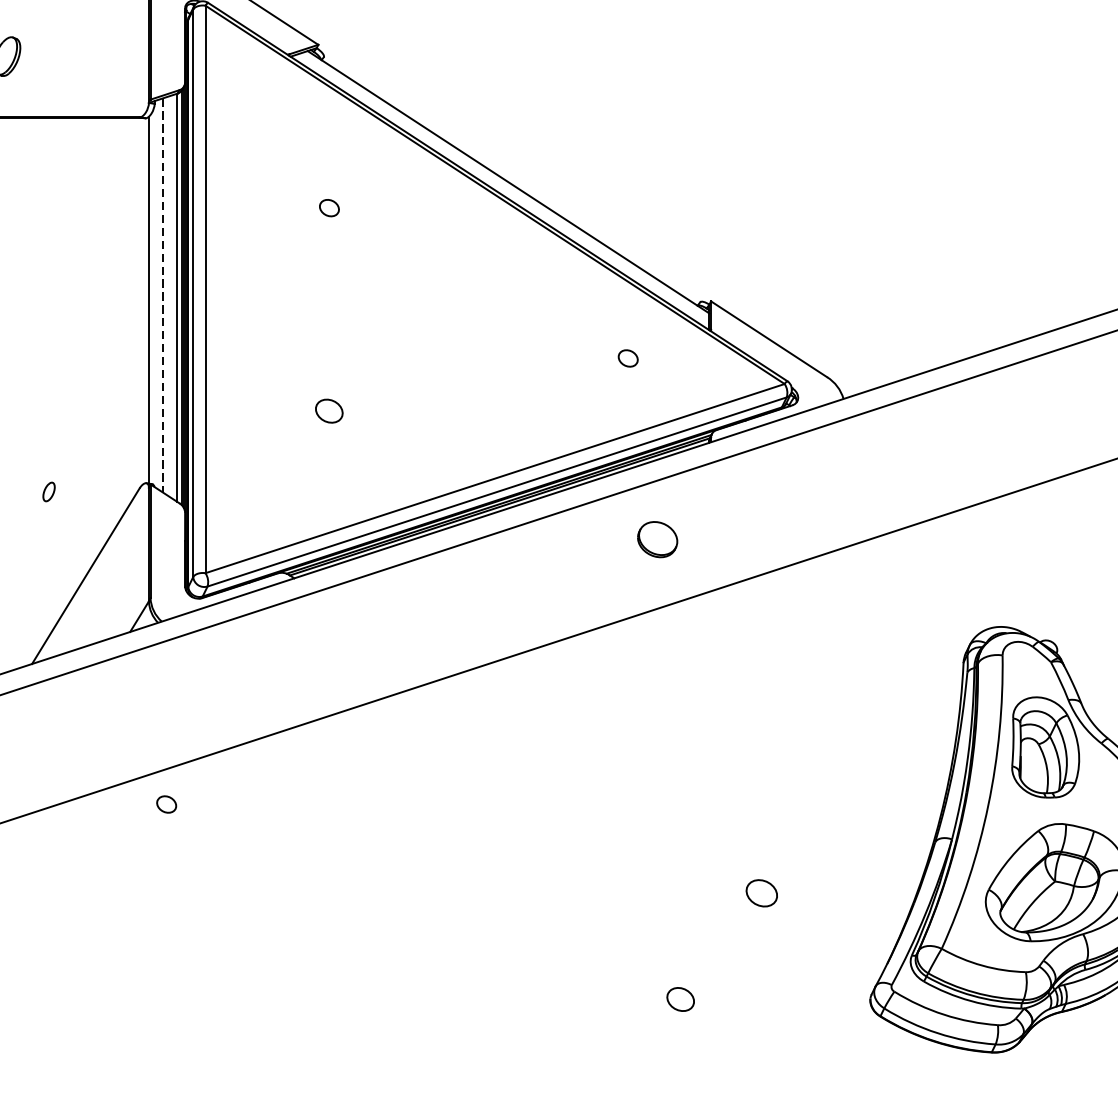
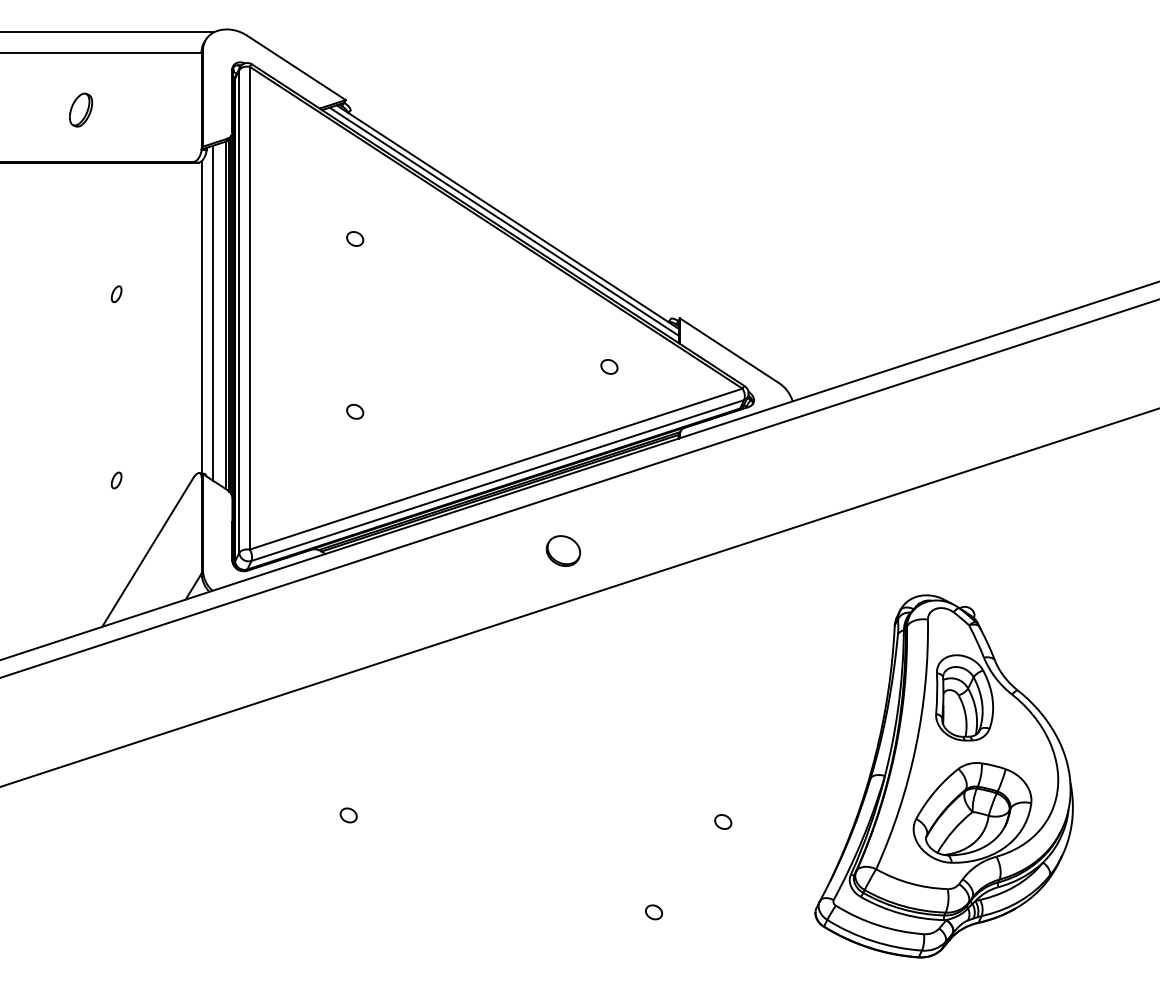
line: (503, 187) -> (503, 221), added
part: (48, 273) -> (116, 294), added
line: (162, 295) -> (213, 313), dashed -> solid
part: (329, 410) -> (355, 411), size x0.71
part: (657, 538) -> (563, 550), moved
part: (166, 804) -> (348, 815), moved
part: (762, 892) -> (723, 821), size x0.62
part: (680, 999) -> (653, 912), size x0.71

